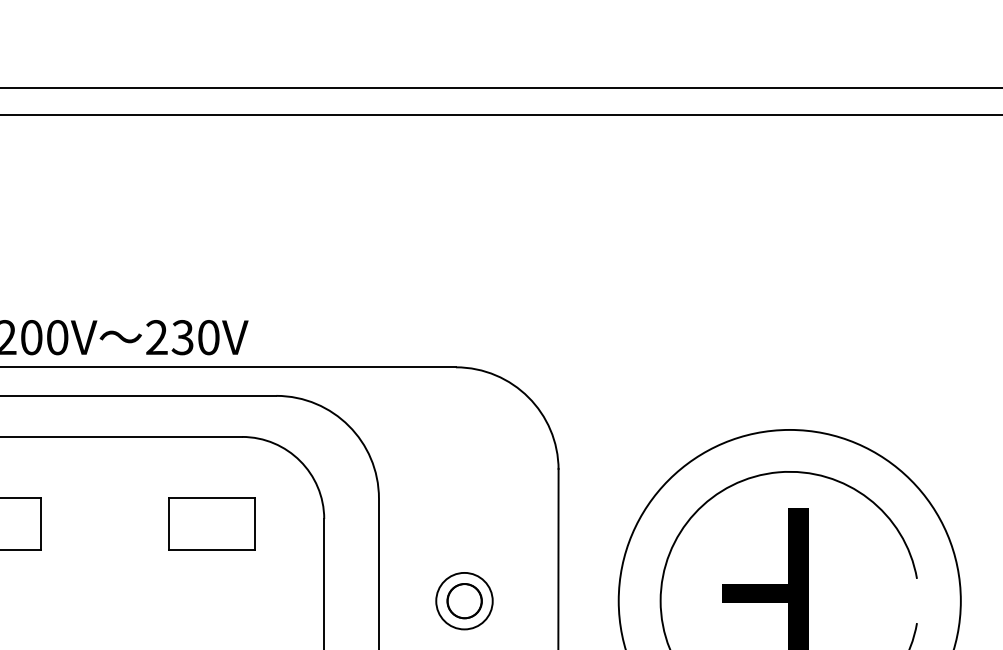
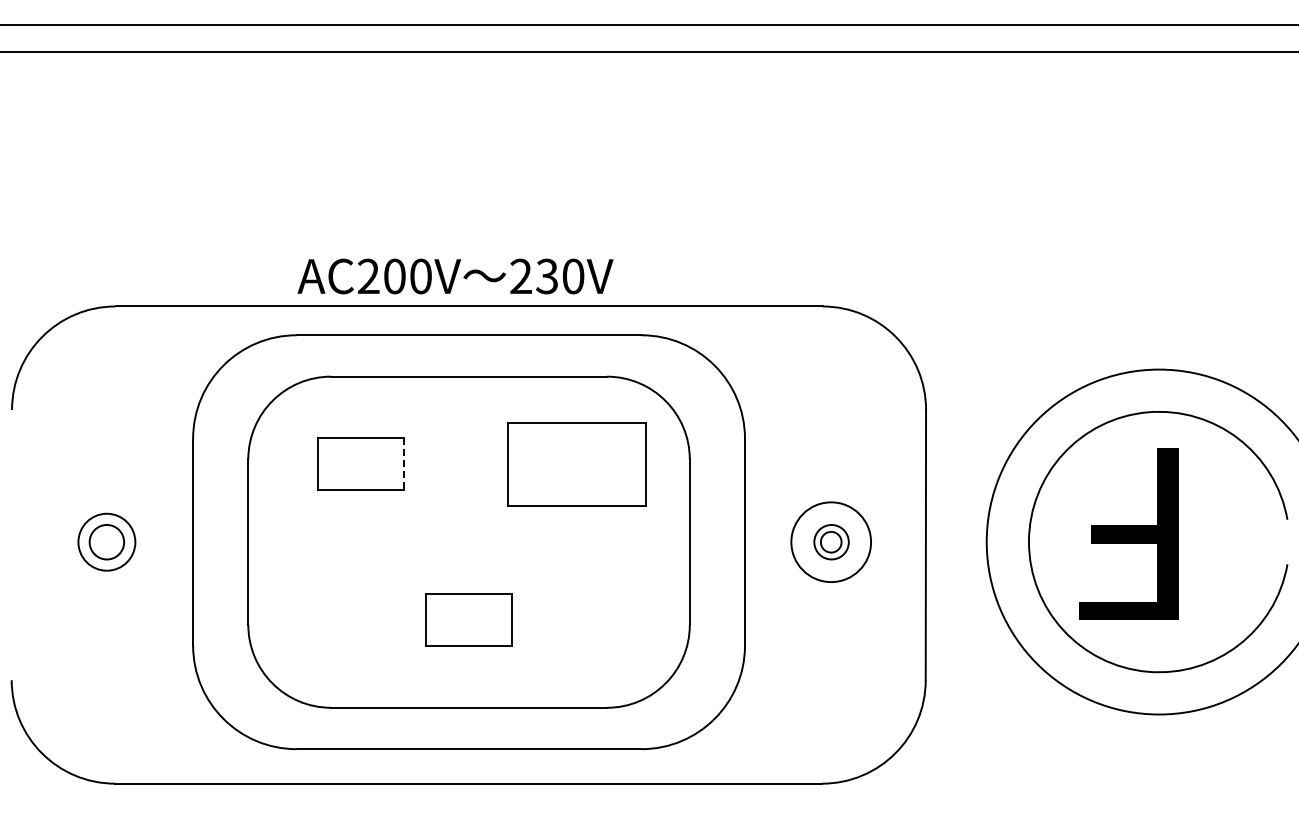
part: (211, 523) -> (576, 463), size x1.6
line: (41, 524) -> (404, 464), solid -> dashed
circle: (463, 600) -> (830, 541), size x0.6
circle: (463, 600) -> (830, 541), size x1.4

